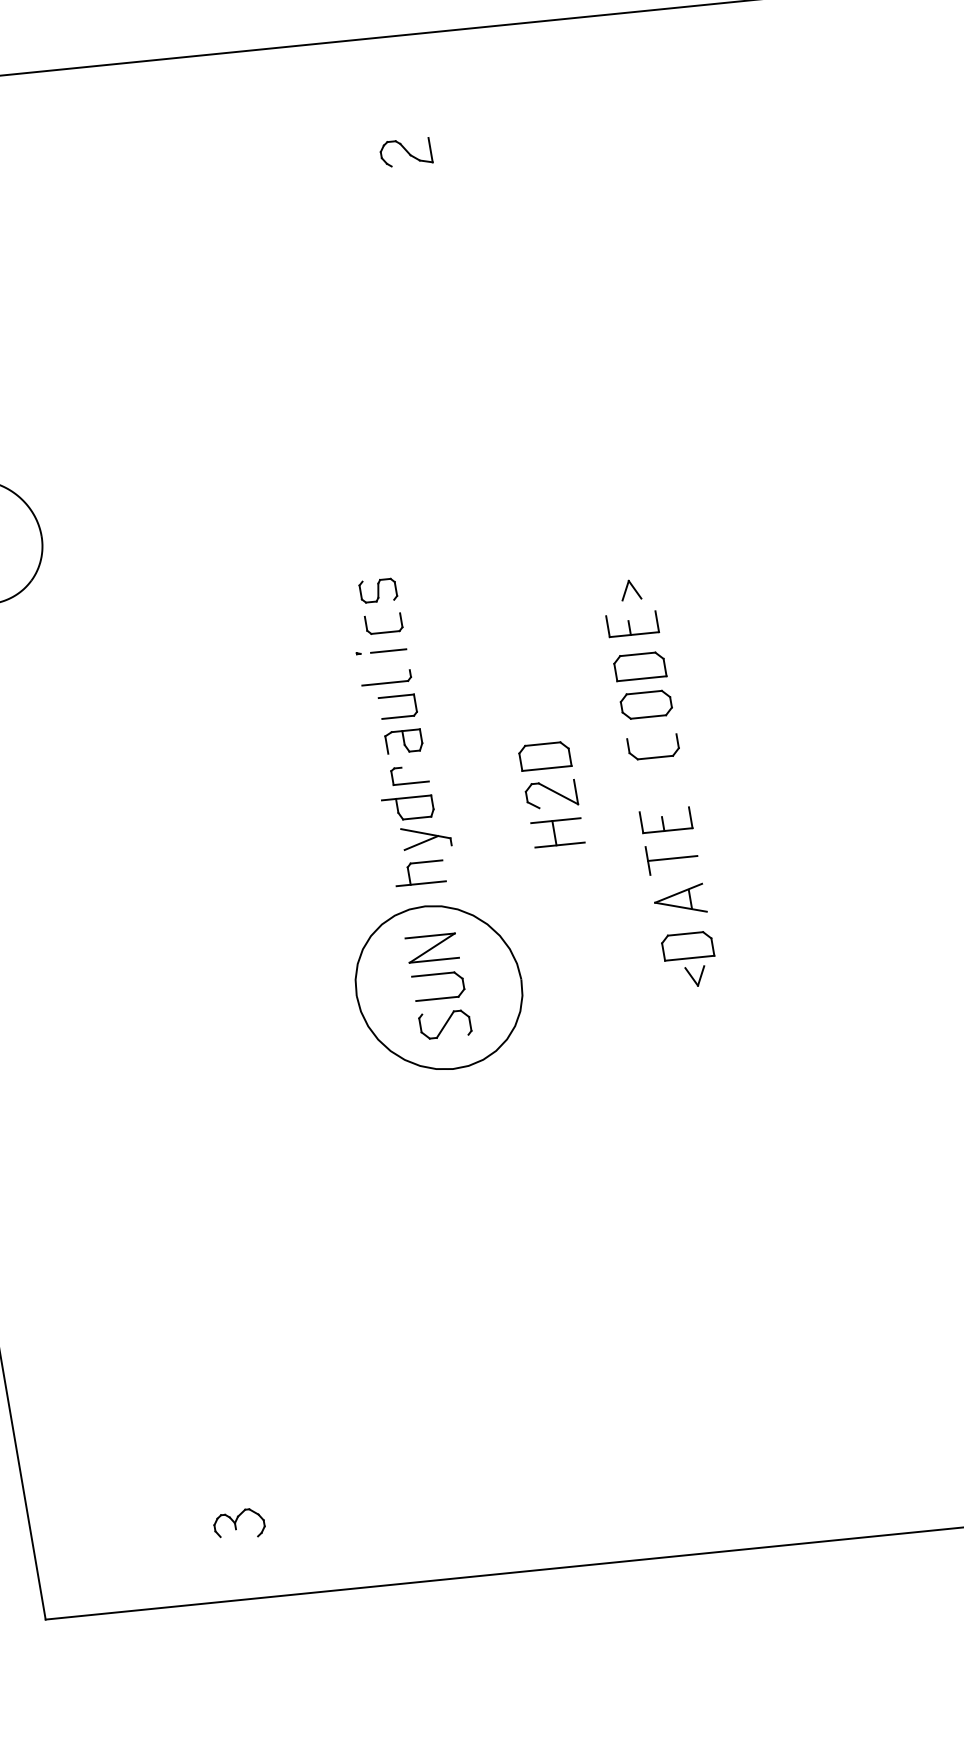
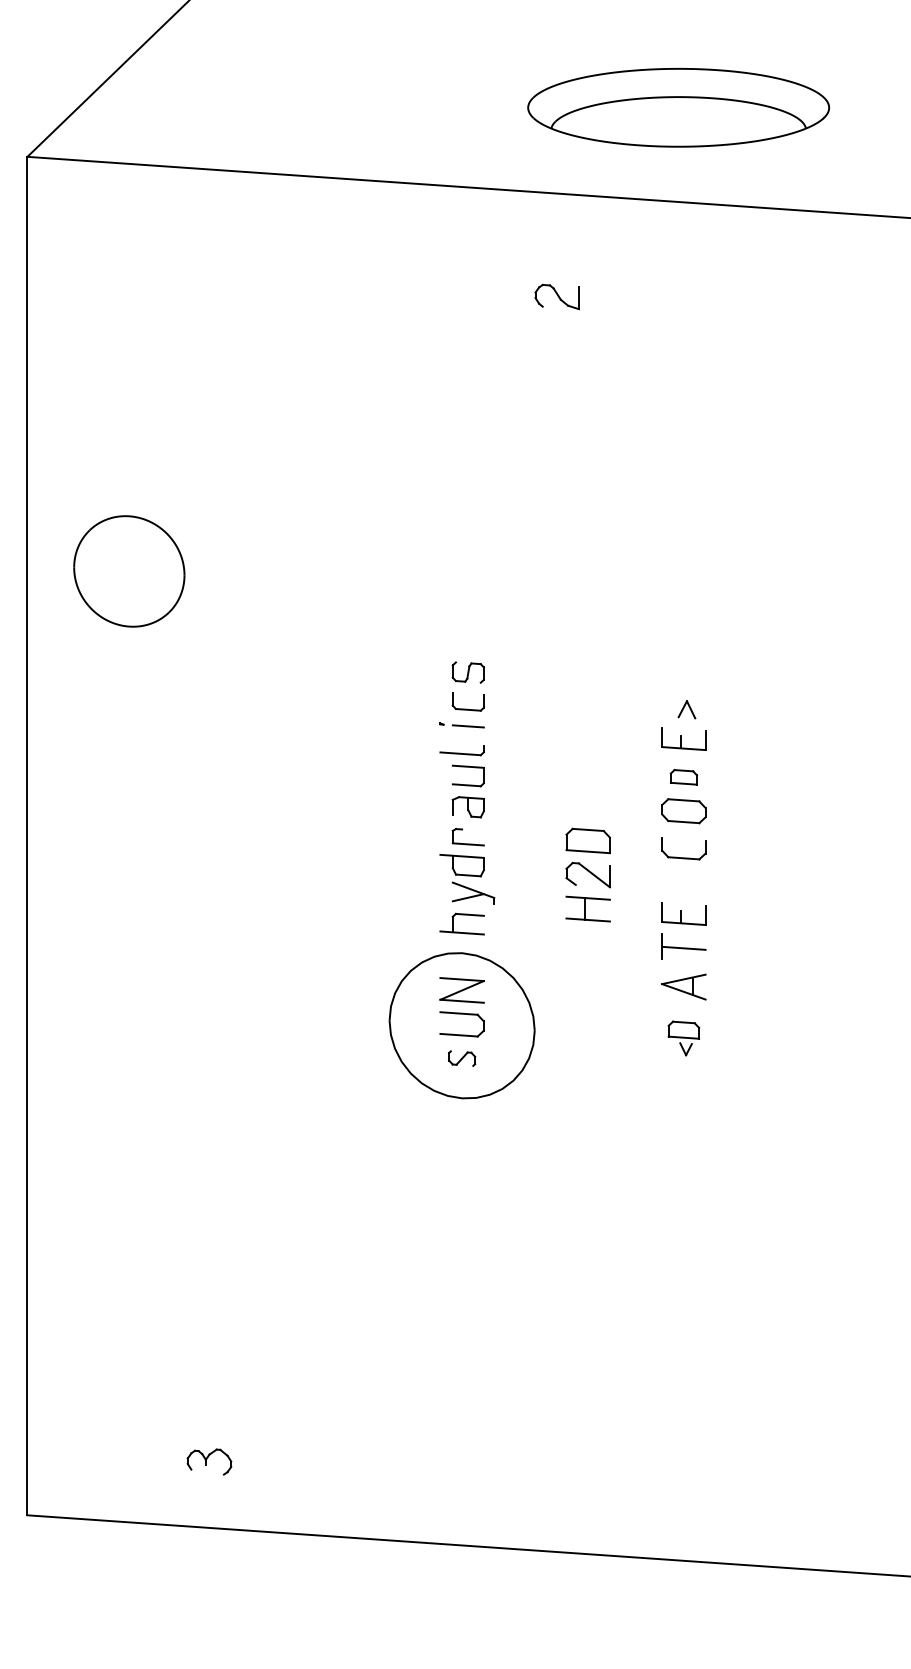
part: (639, 667) -> (683, 777), size x0.6
part: (689, 959) -> (683, 1038), size x0.7
part: (444, 1024) -> (461, 1058), size x0.6

